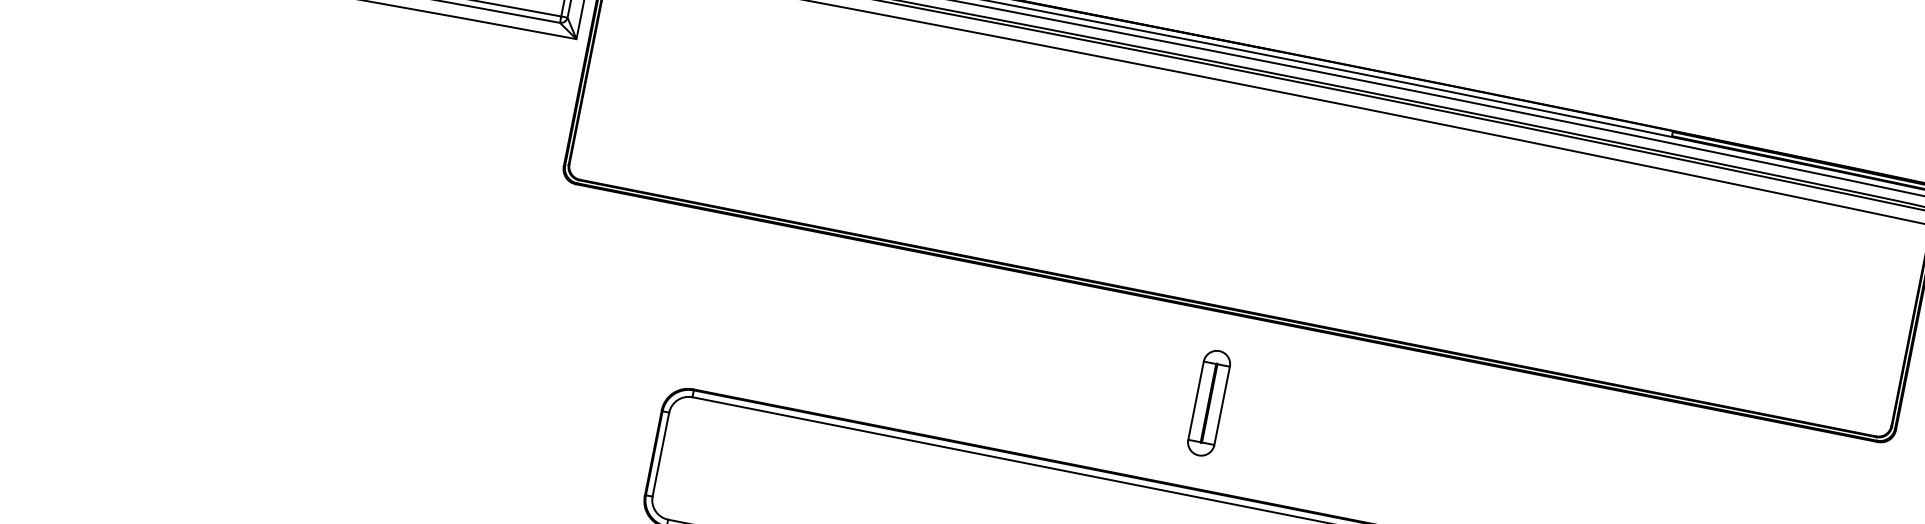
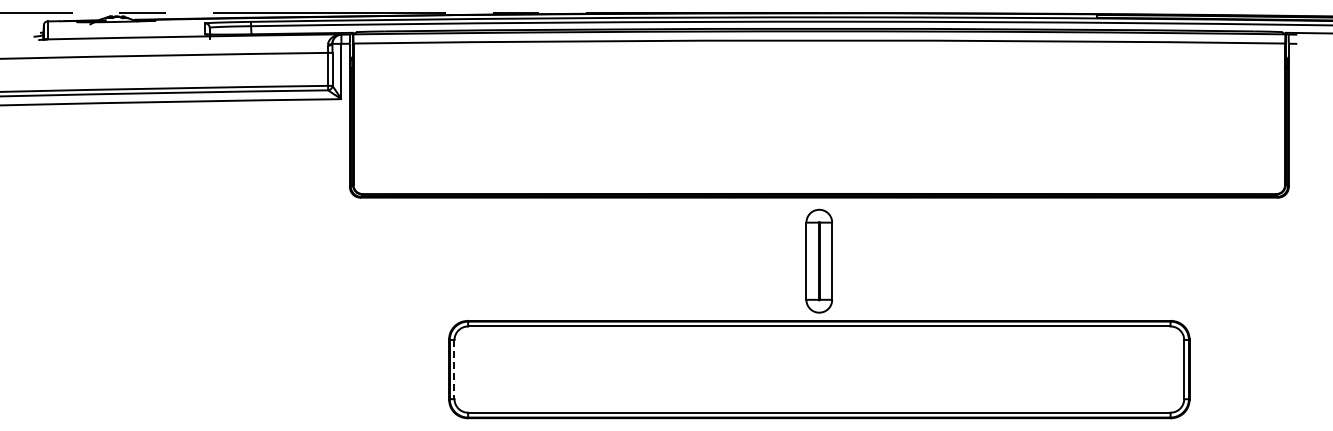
part: (1209, 402) -> (819, 260), size x1.4
line: (660, 455) -> (454, 370), solid -> dashed

